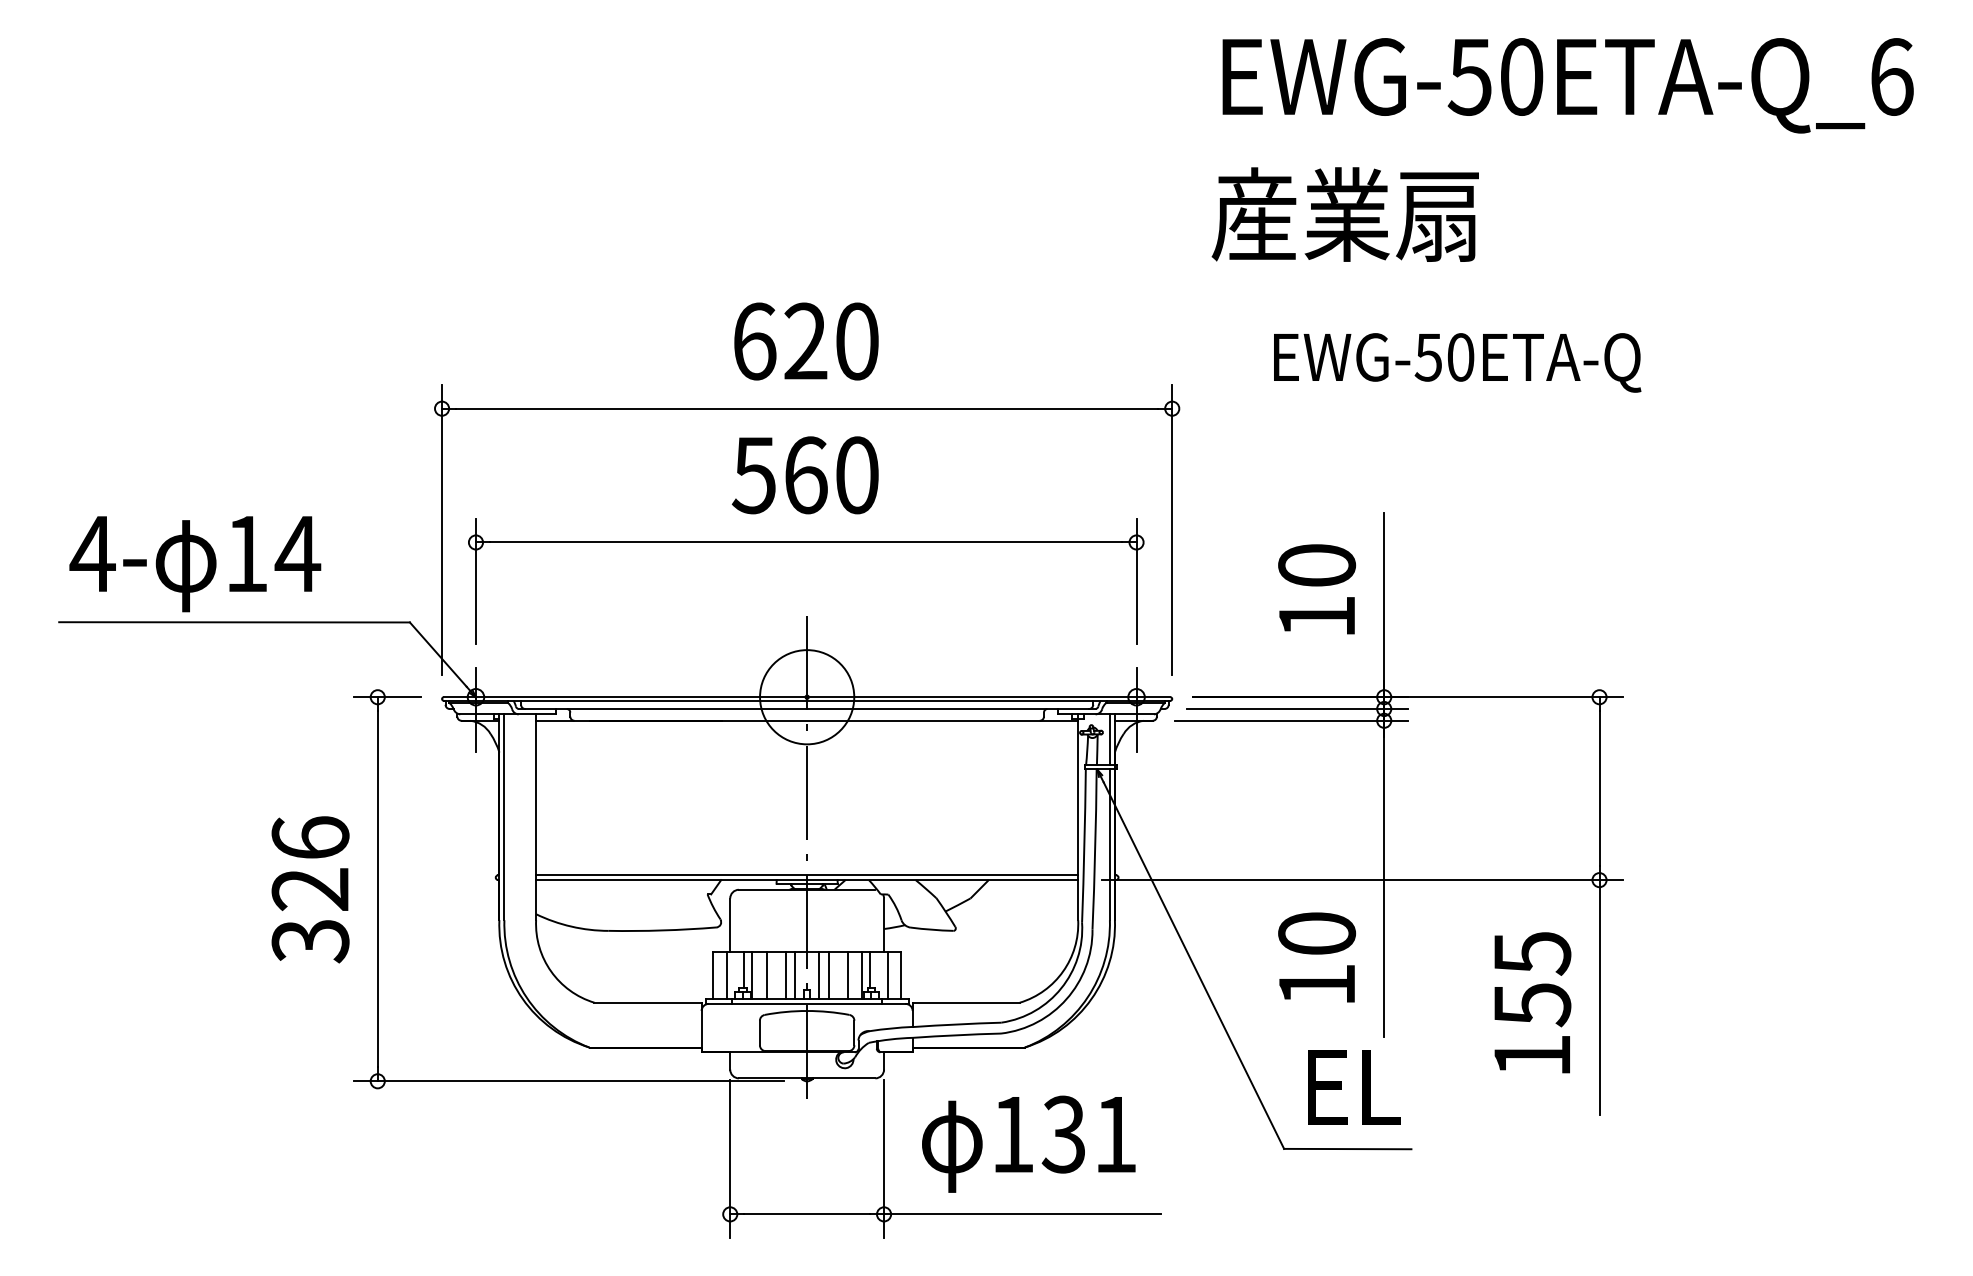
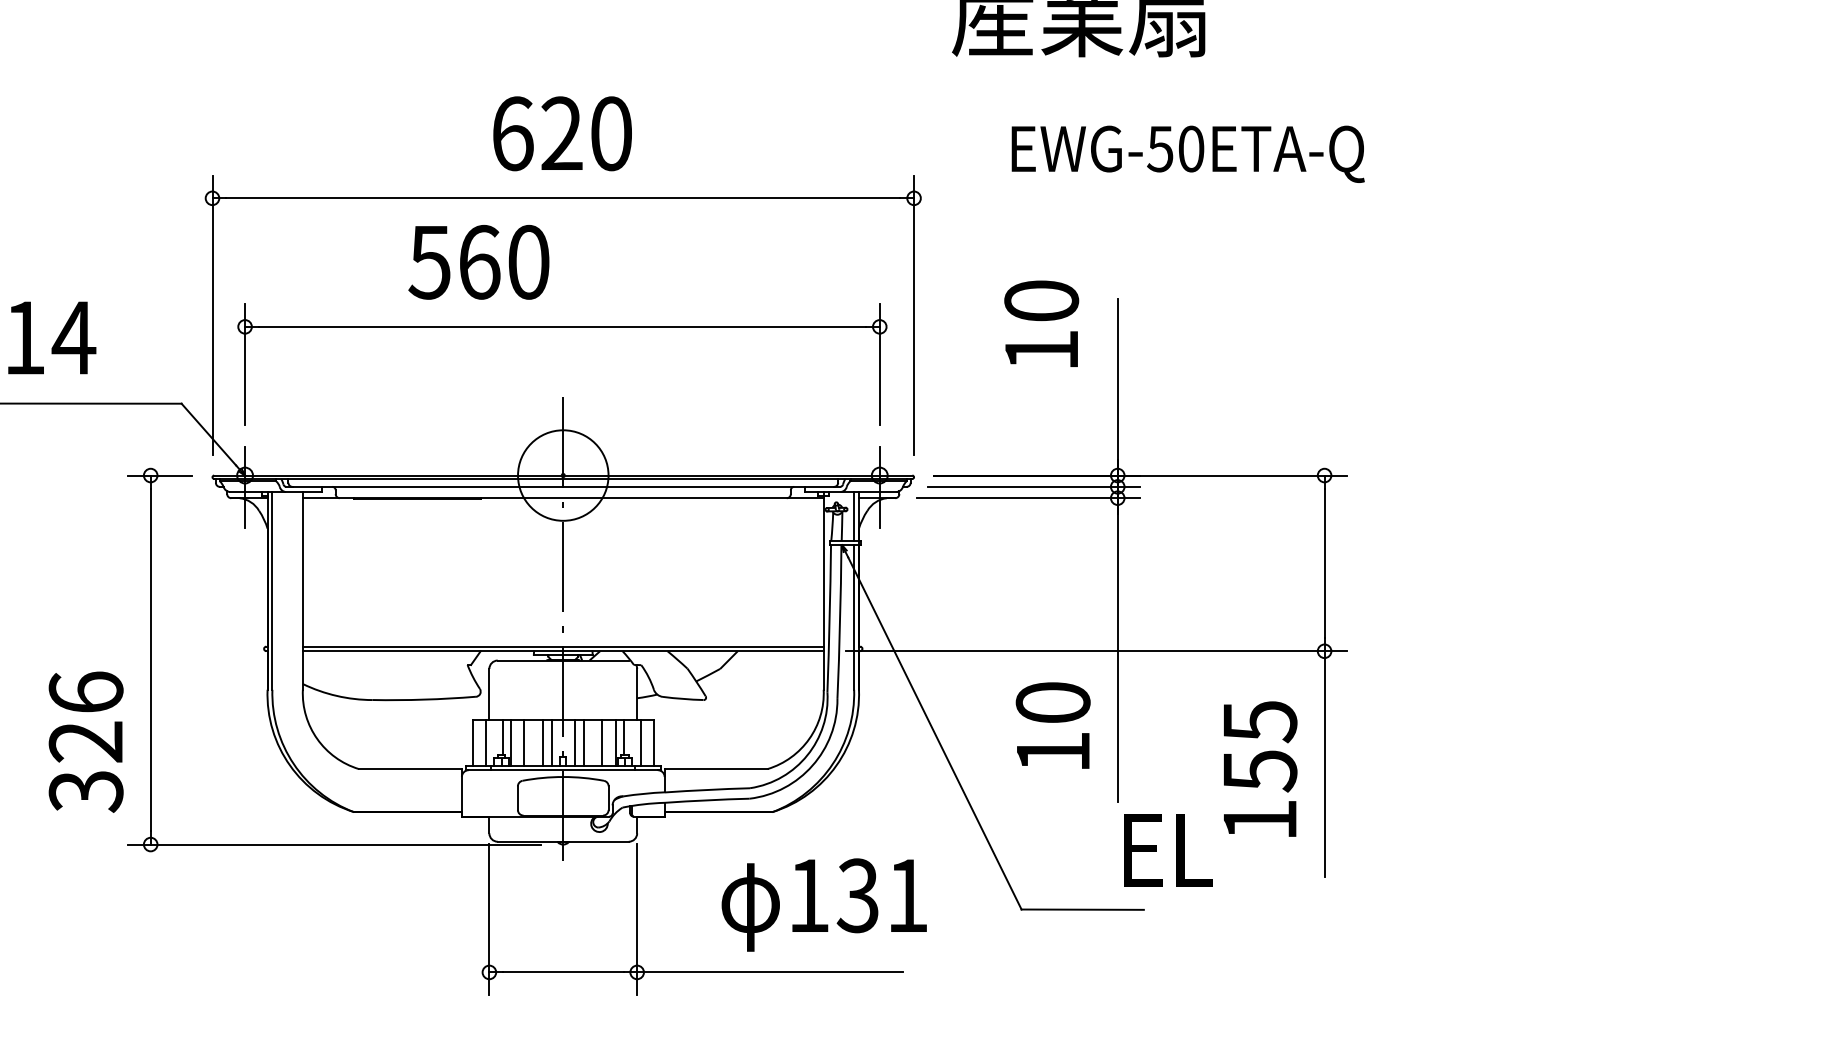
text: (804, 475) -> (478, 262), moved
text: (1317, 589) -> (1042, 324), moved
text: (310, 889) -> (86, 741), moved
text: (1354, 1087) -> (1168, 850), moved
text: (1028, 1143) -> (823, 904), moved

